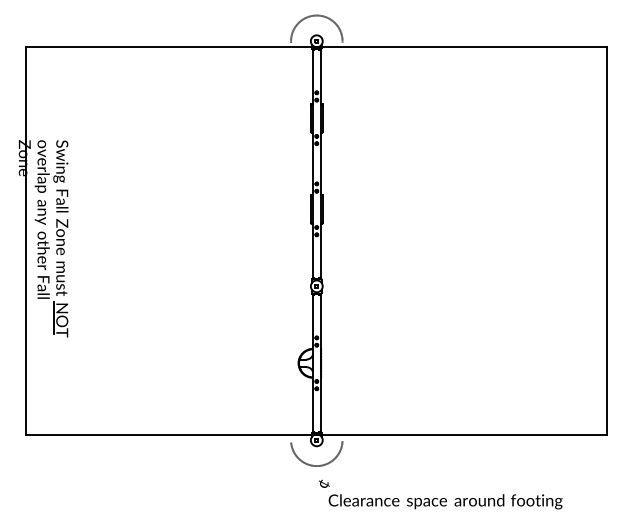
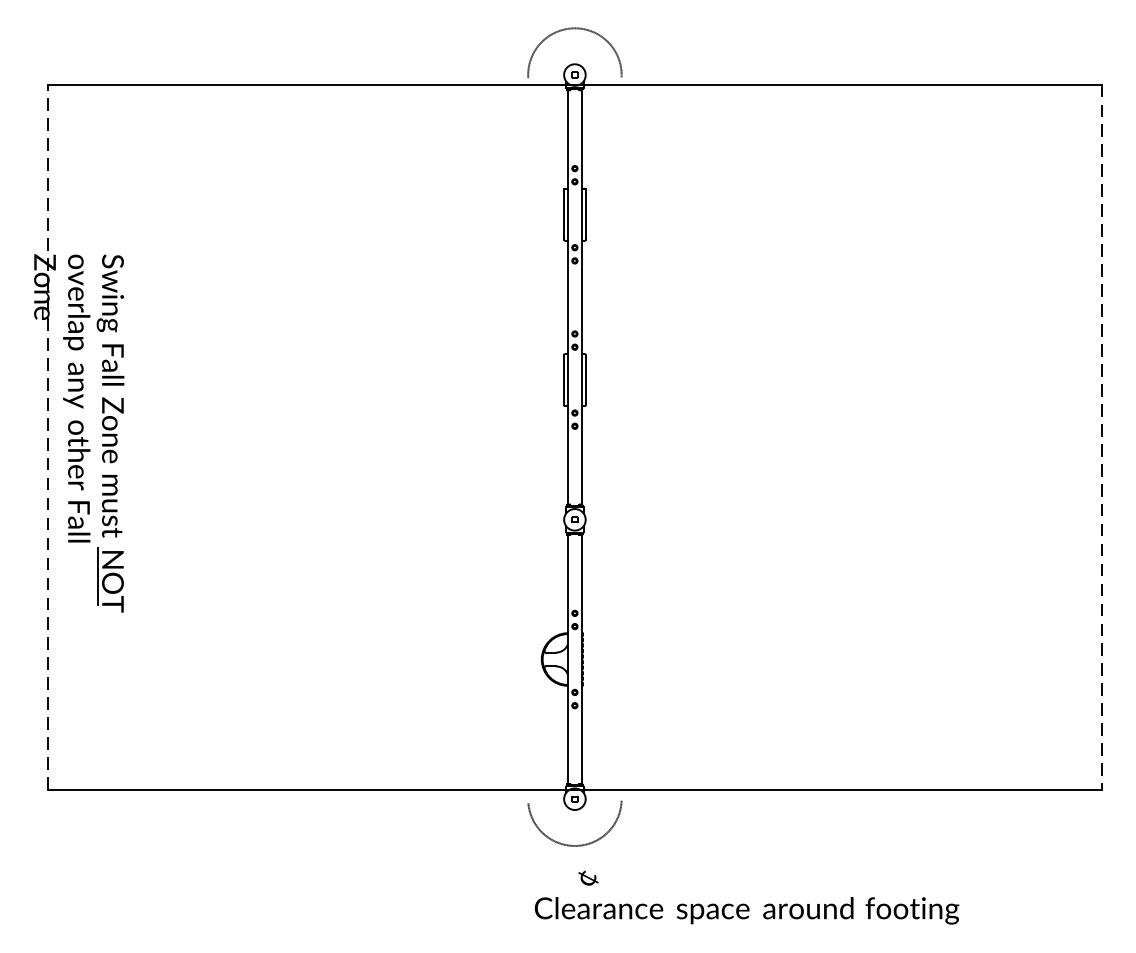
line: (26, 240) -> (48, 436), solid -> dashed
line: (607, 241) -> (1102, 438), solid -> dashed
text: (445, 501) -> (746, 910), moved

